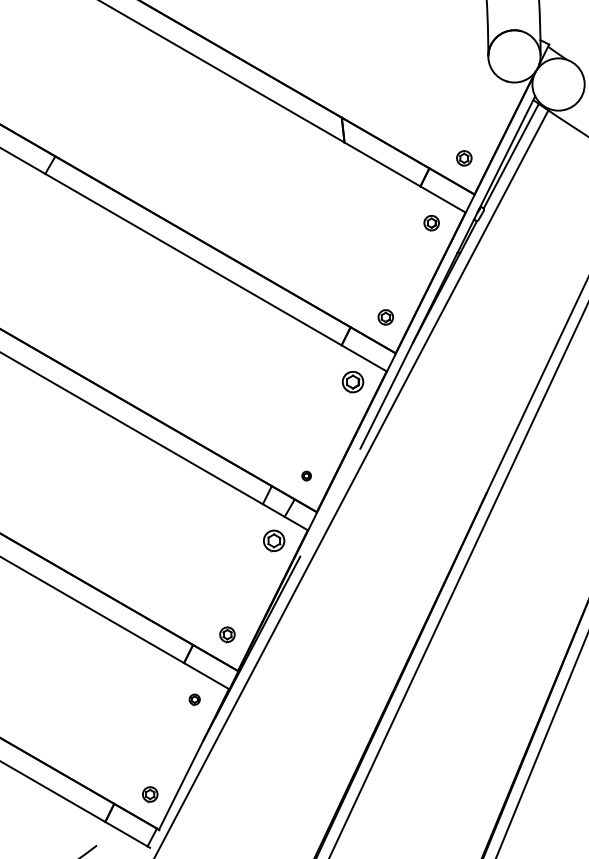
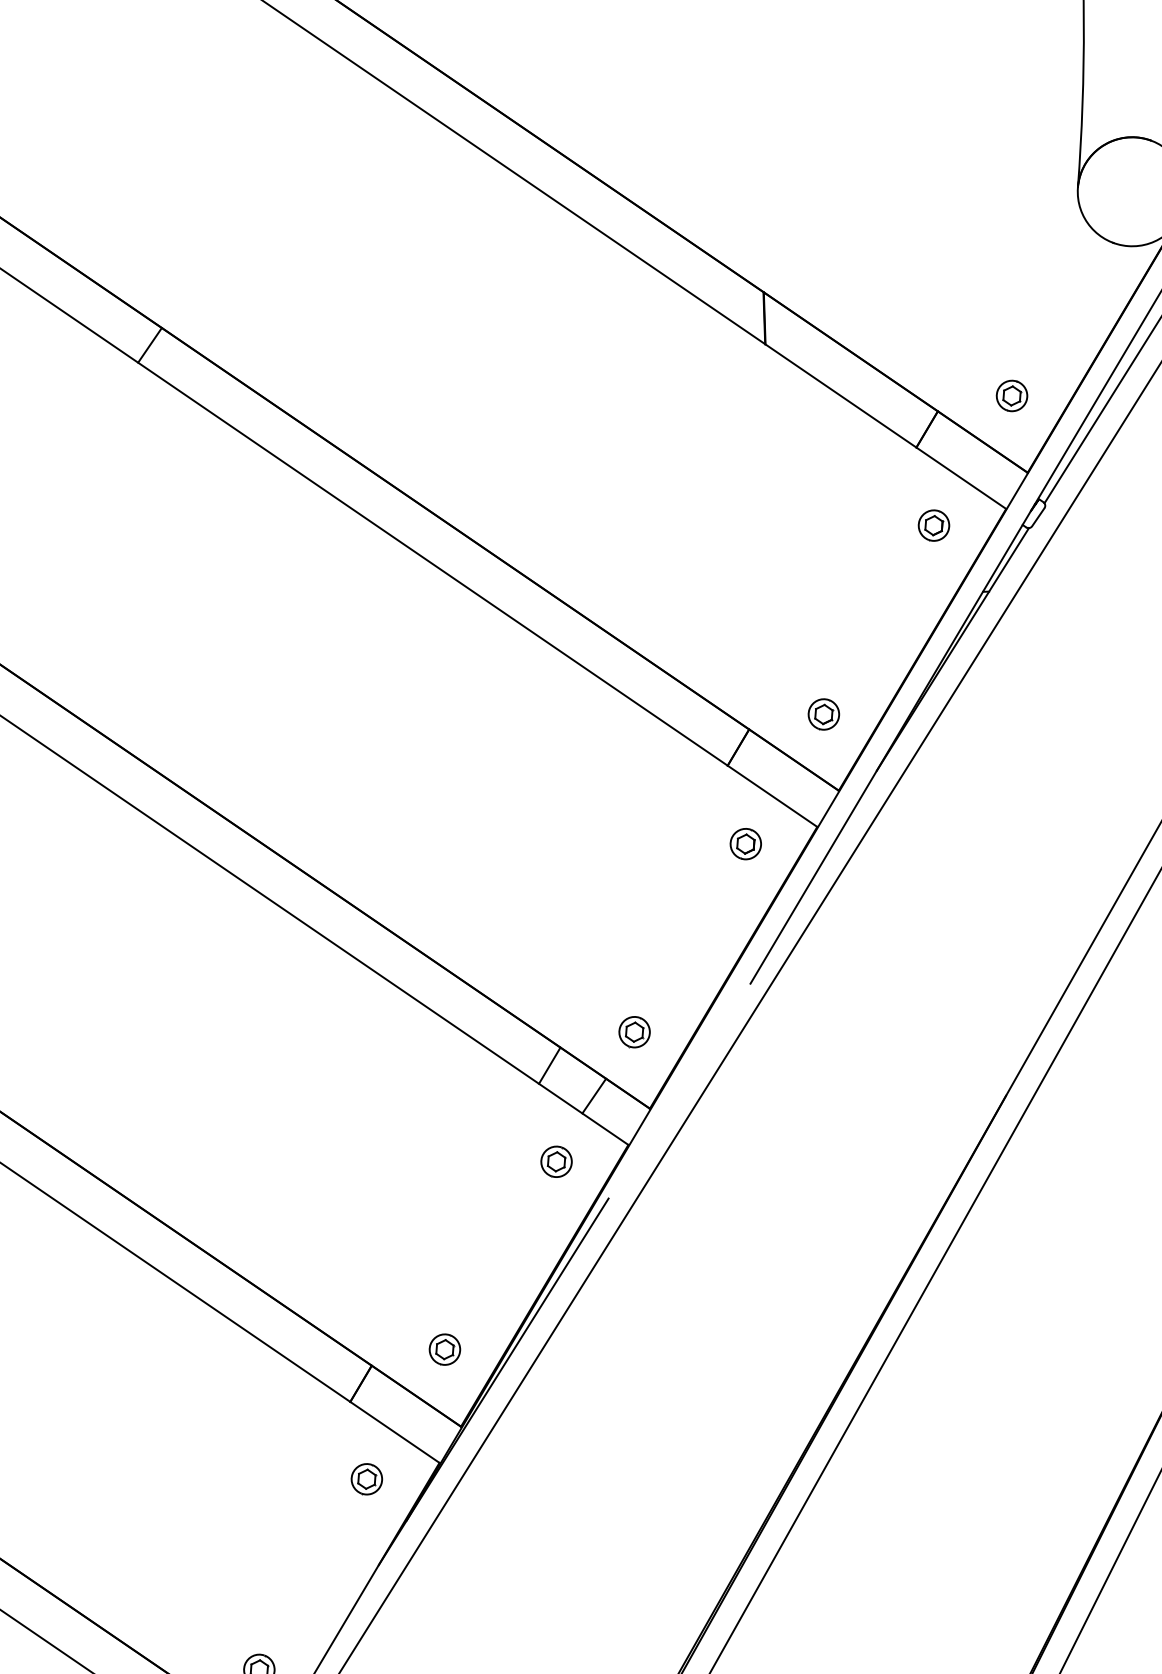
part: (353, 382) -> (746, 844), size x0.71
part: (306, 475) -> (634, 1030), size x1.67
part: (273, 540) -> (555, 1160), size x0.71
part: (194, 699) -> (366, 1479), size x1.43

